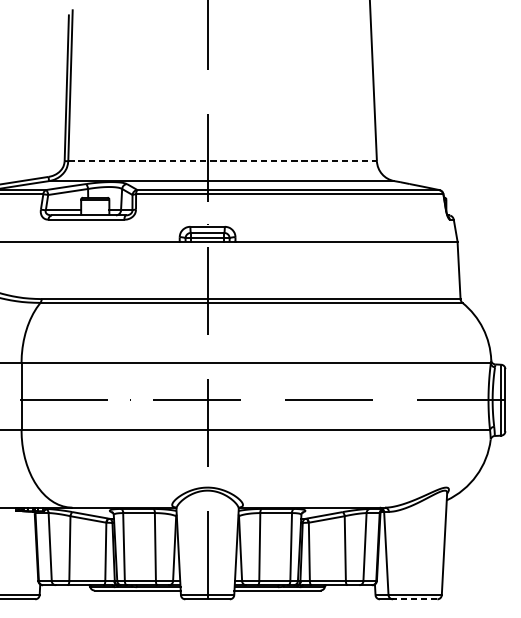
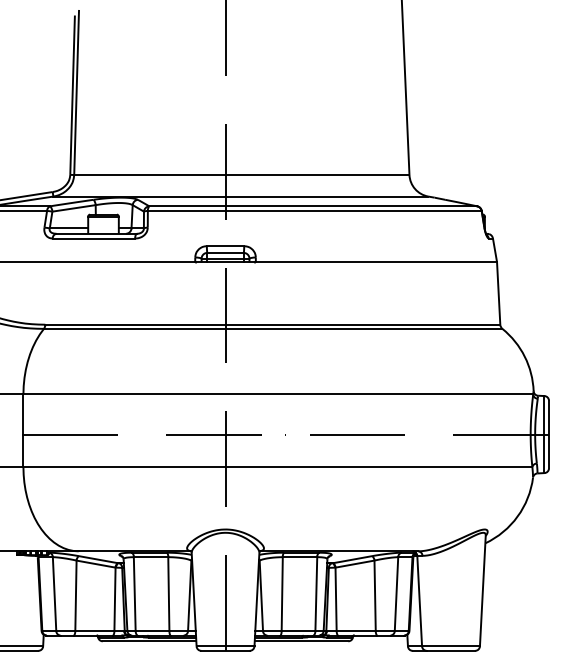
line: (222, 160) -> (241, 174), dashed -> solid
line: (414, 598) -> (450, 650), dashed -> solid

